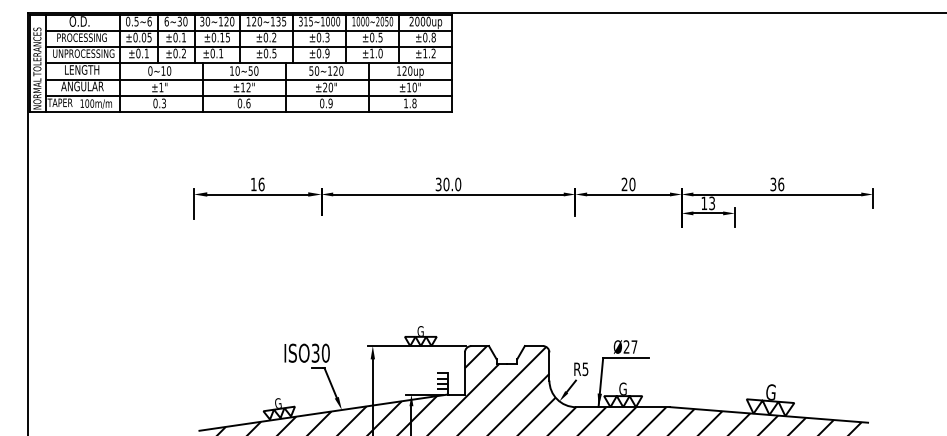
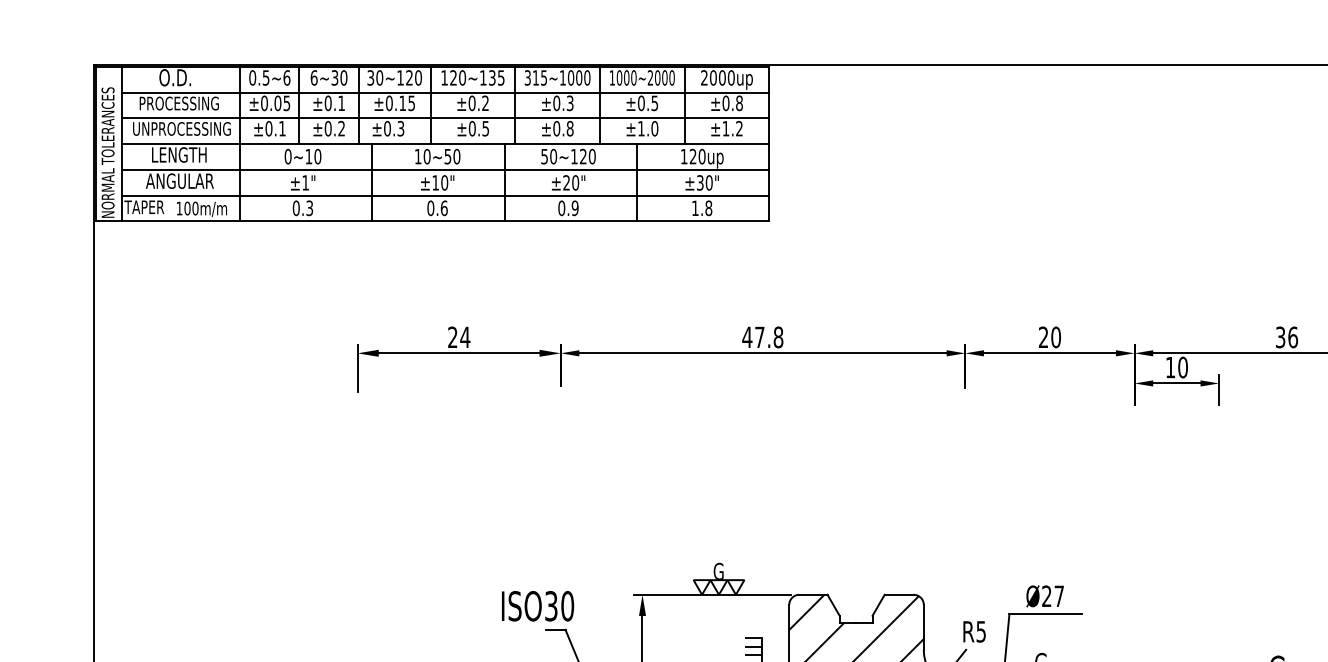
text: (386, 21) -> (664, 77), 1000~2050 -> 1000~2000
text: (221, 53) -> (401, 128), ±0.1 -> ±0.3
text: (327, 53) -> (570, 128), ±0.9 -> ±0.8
text: (248, 87) -> (444, 182), ±12" -> ±10"
text: (409, 87) -> (700, 182), ±10" -> ±30"
text: (257, 184) -> (458, 337), 16 -> 24
text: (448, 184) -> (763, 337), 30.0 -> 47.8
text: (712, 203) -> (1183, 367), 13 -> 10

